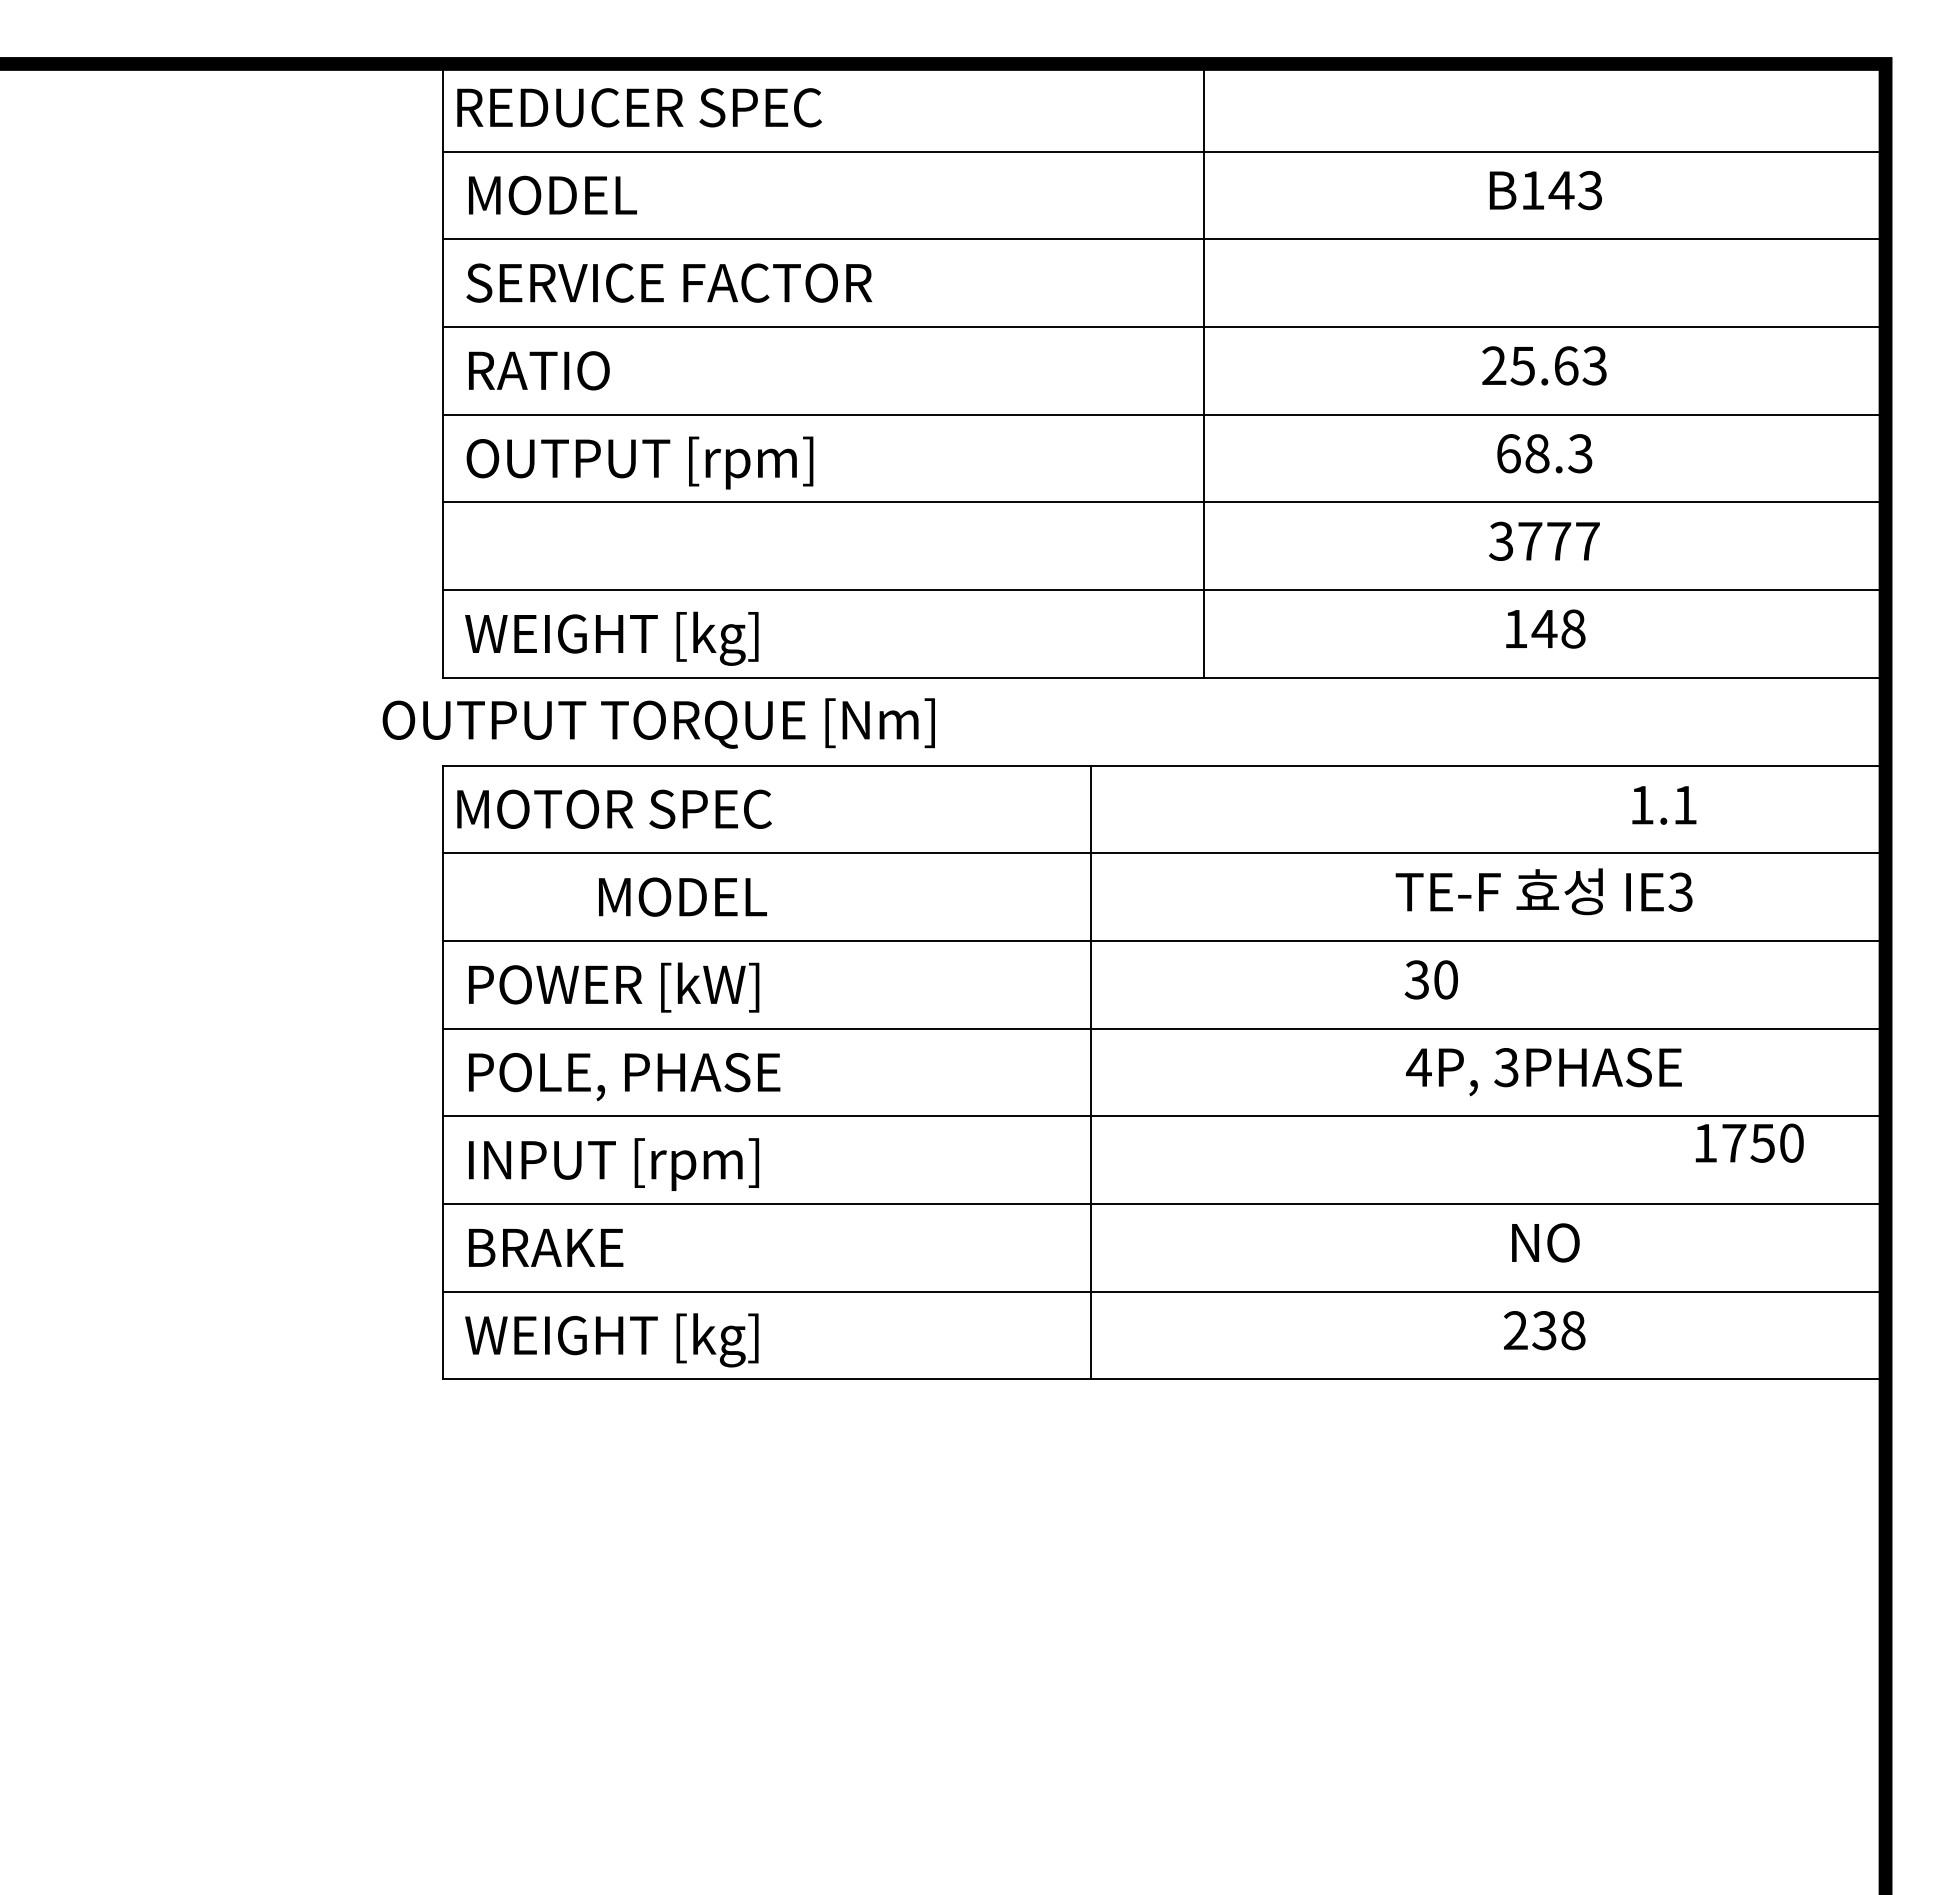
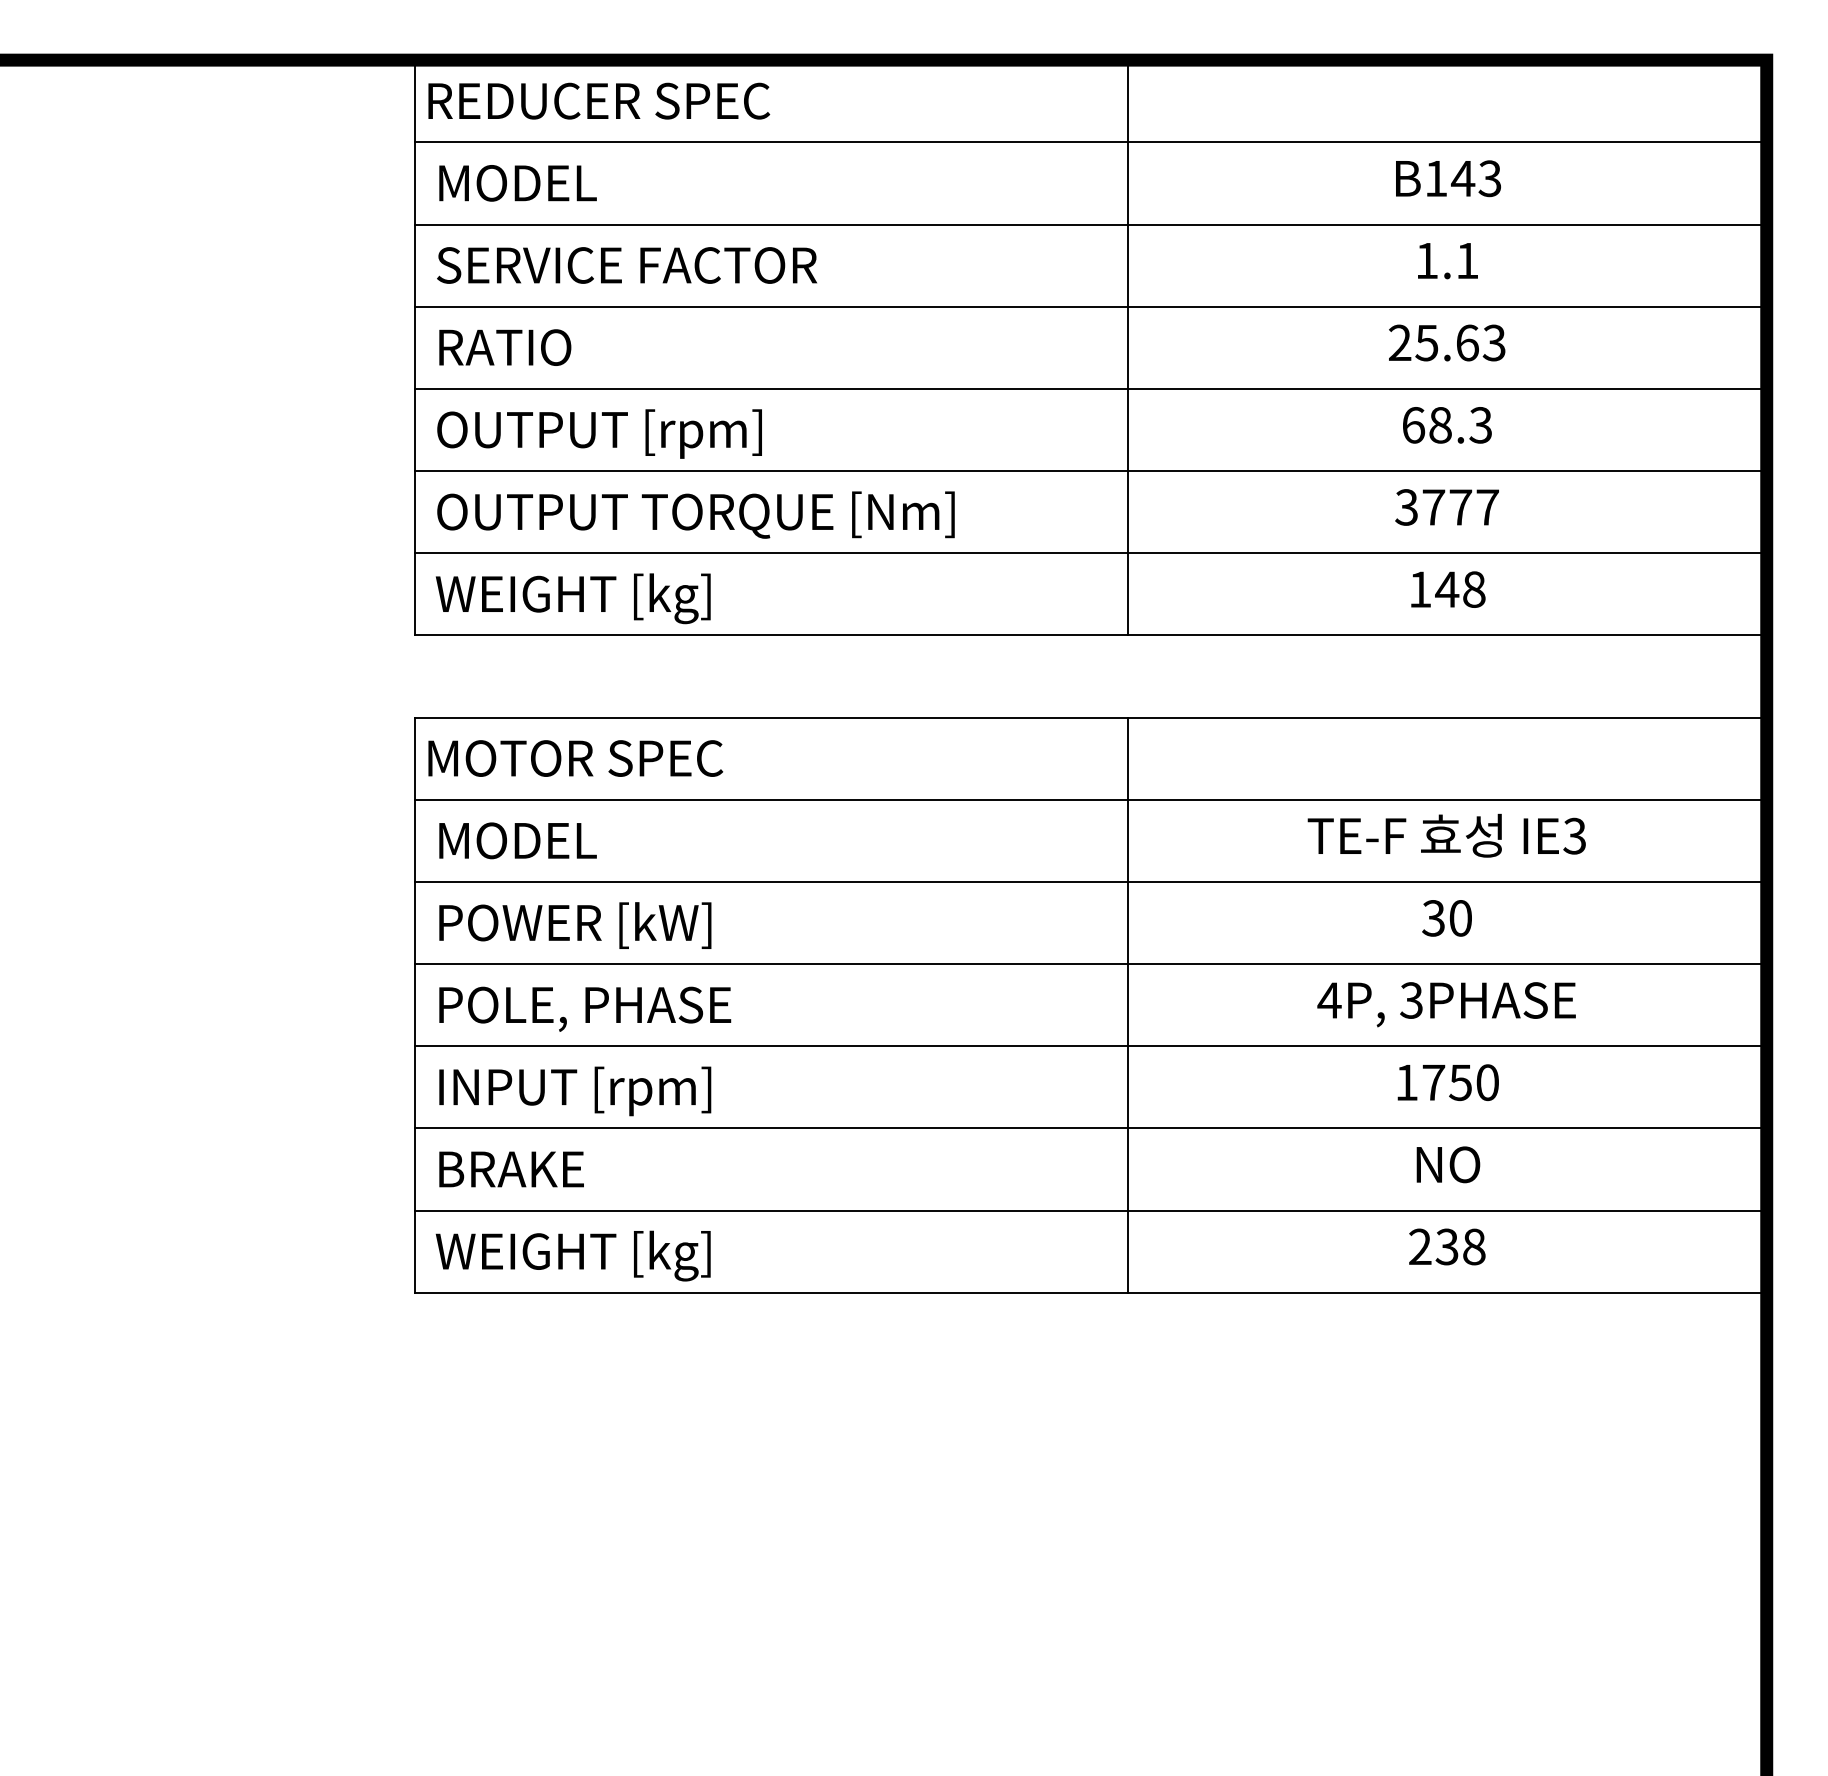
text: (658, 723) -> (695, 515), moved
text: (1664, 805) -> (1448, 261), moved
text: (682, 896) -> (517, 840), moved
text: (1430, 979) -> (1446, 917), moved
line: (1090, 1072) -> (1127, 1005), moved
text: (1749, 1142) -> (1448, 1081), moved

